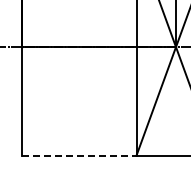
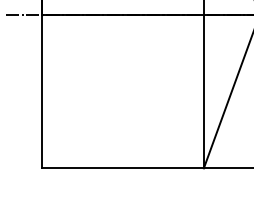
line: (79, 155) -> (123, 168), dashed -> solid

